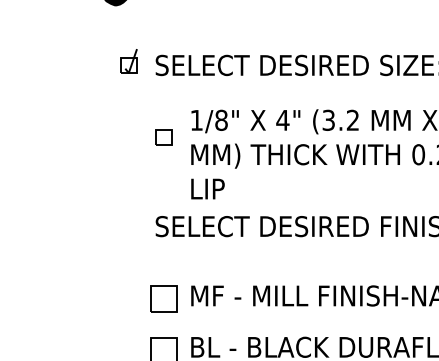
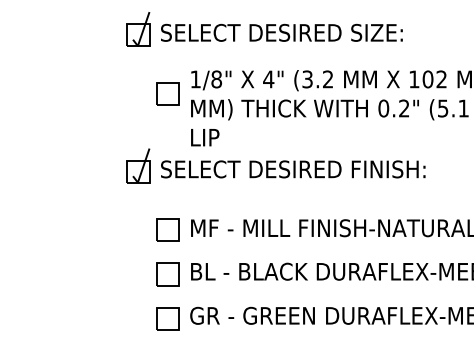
part: (129, 61) -> (138, 29), size x1.67
part: (163, 136) -> (167, 93), size x1.67
part: (129, 221) -> (138, 165), added

